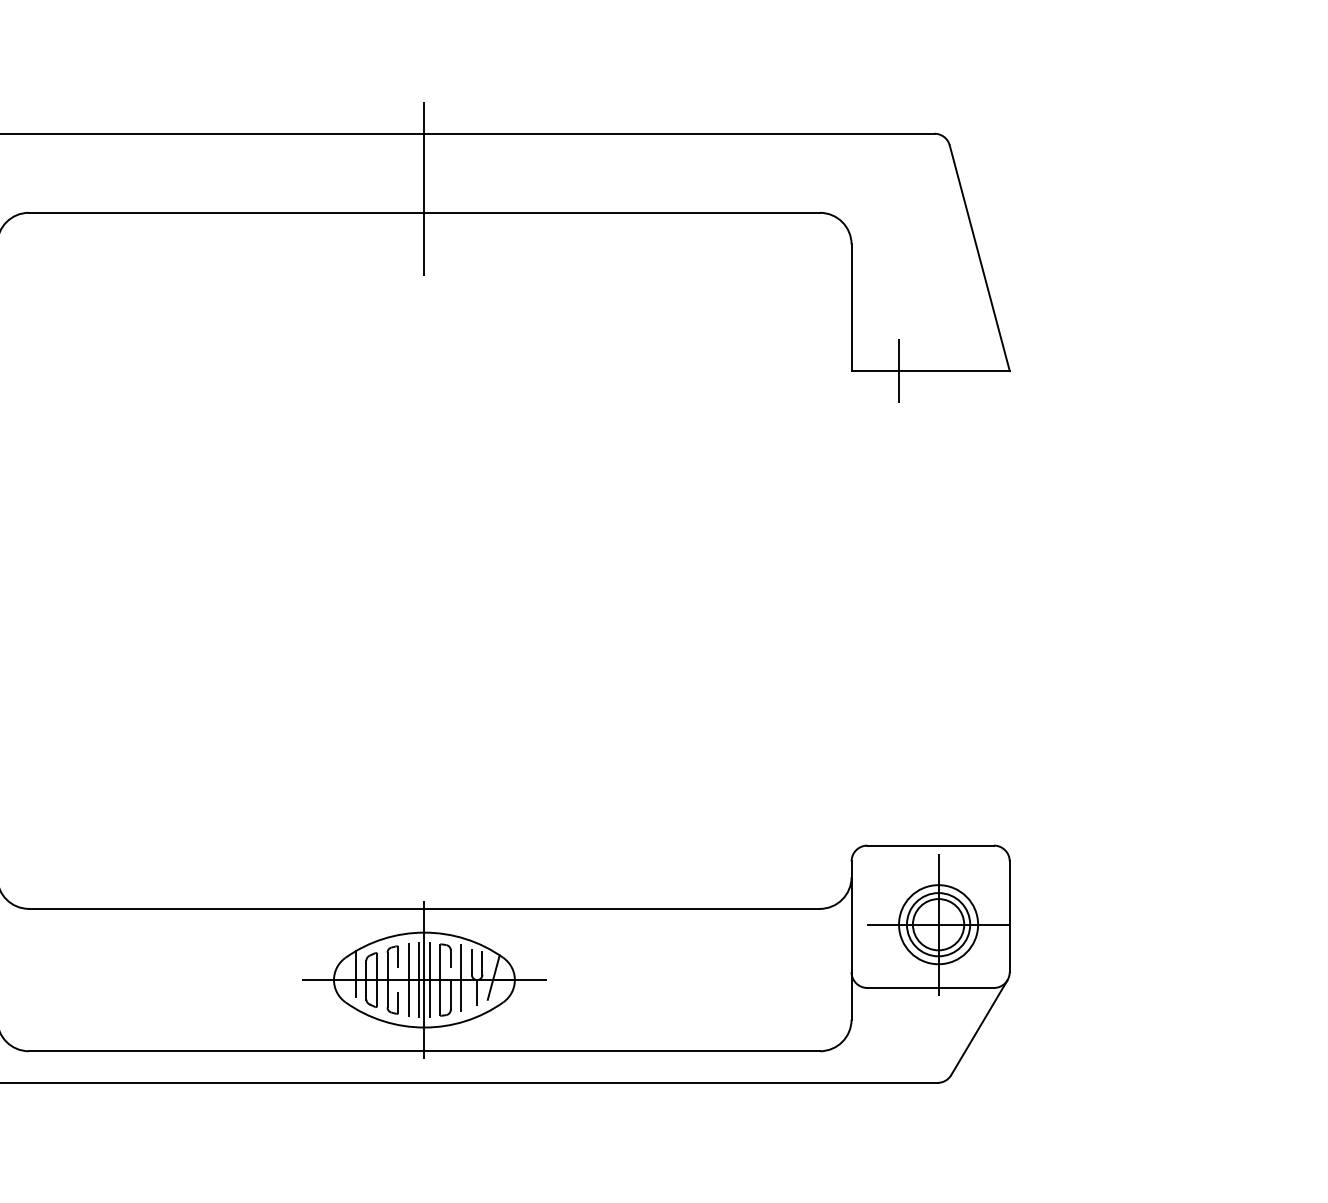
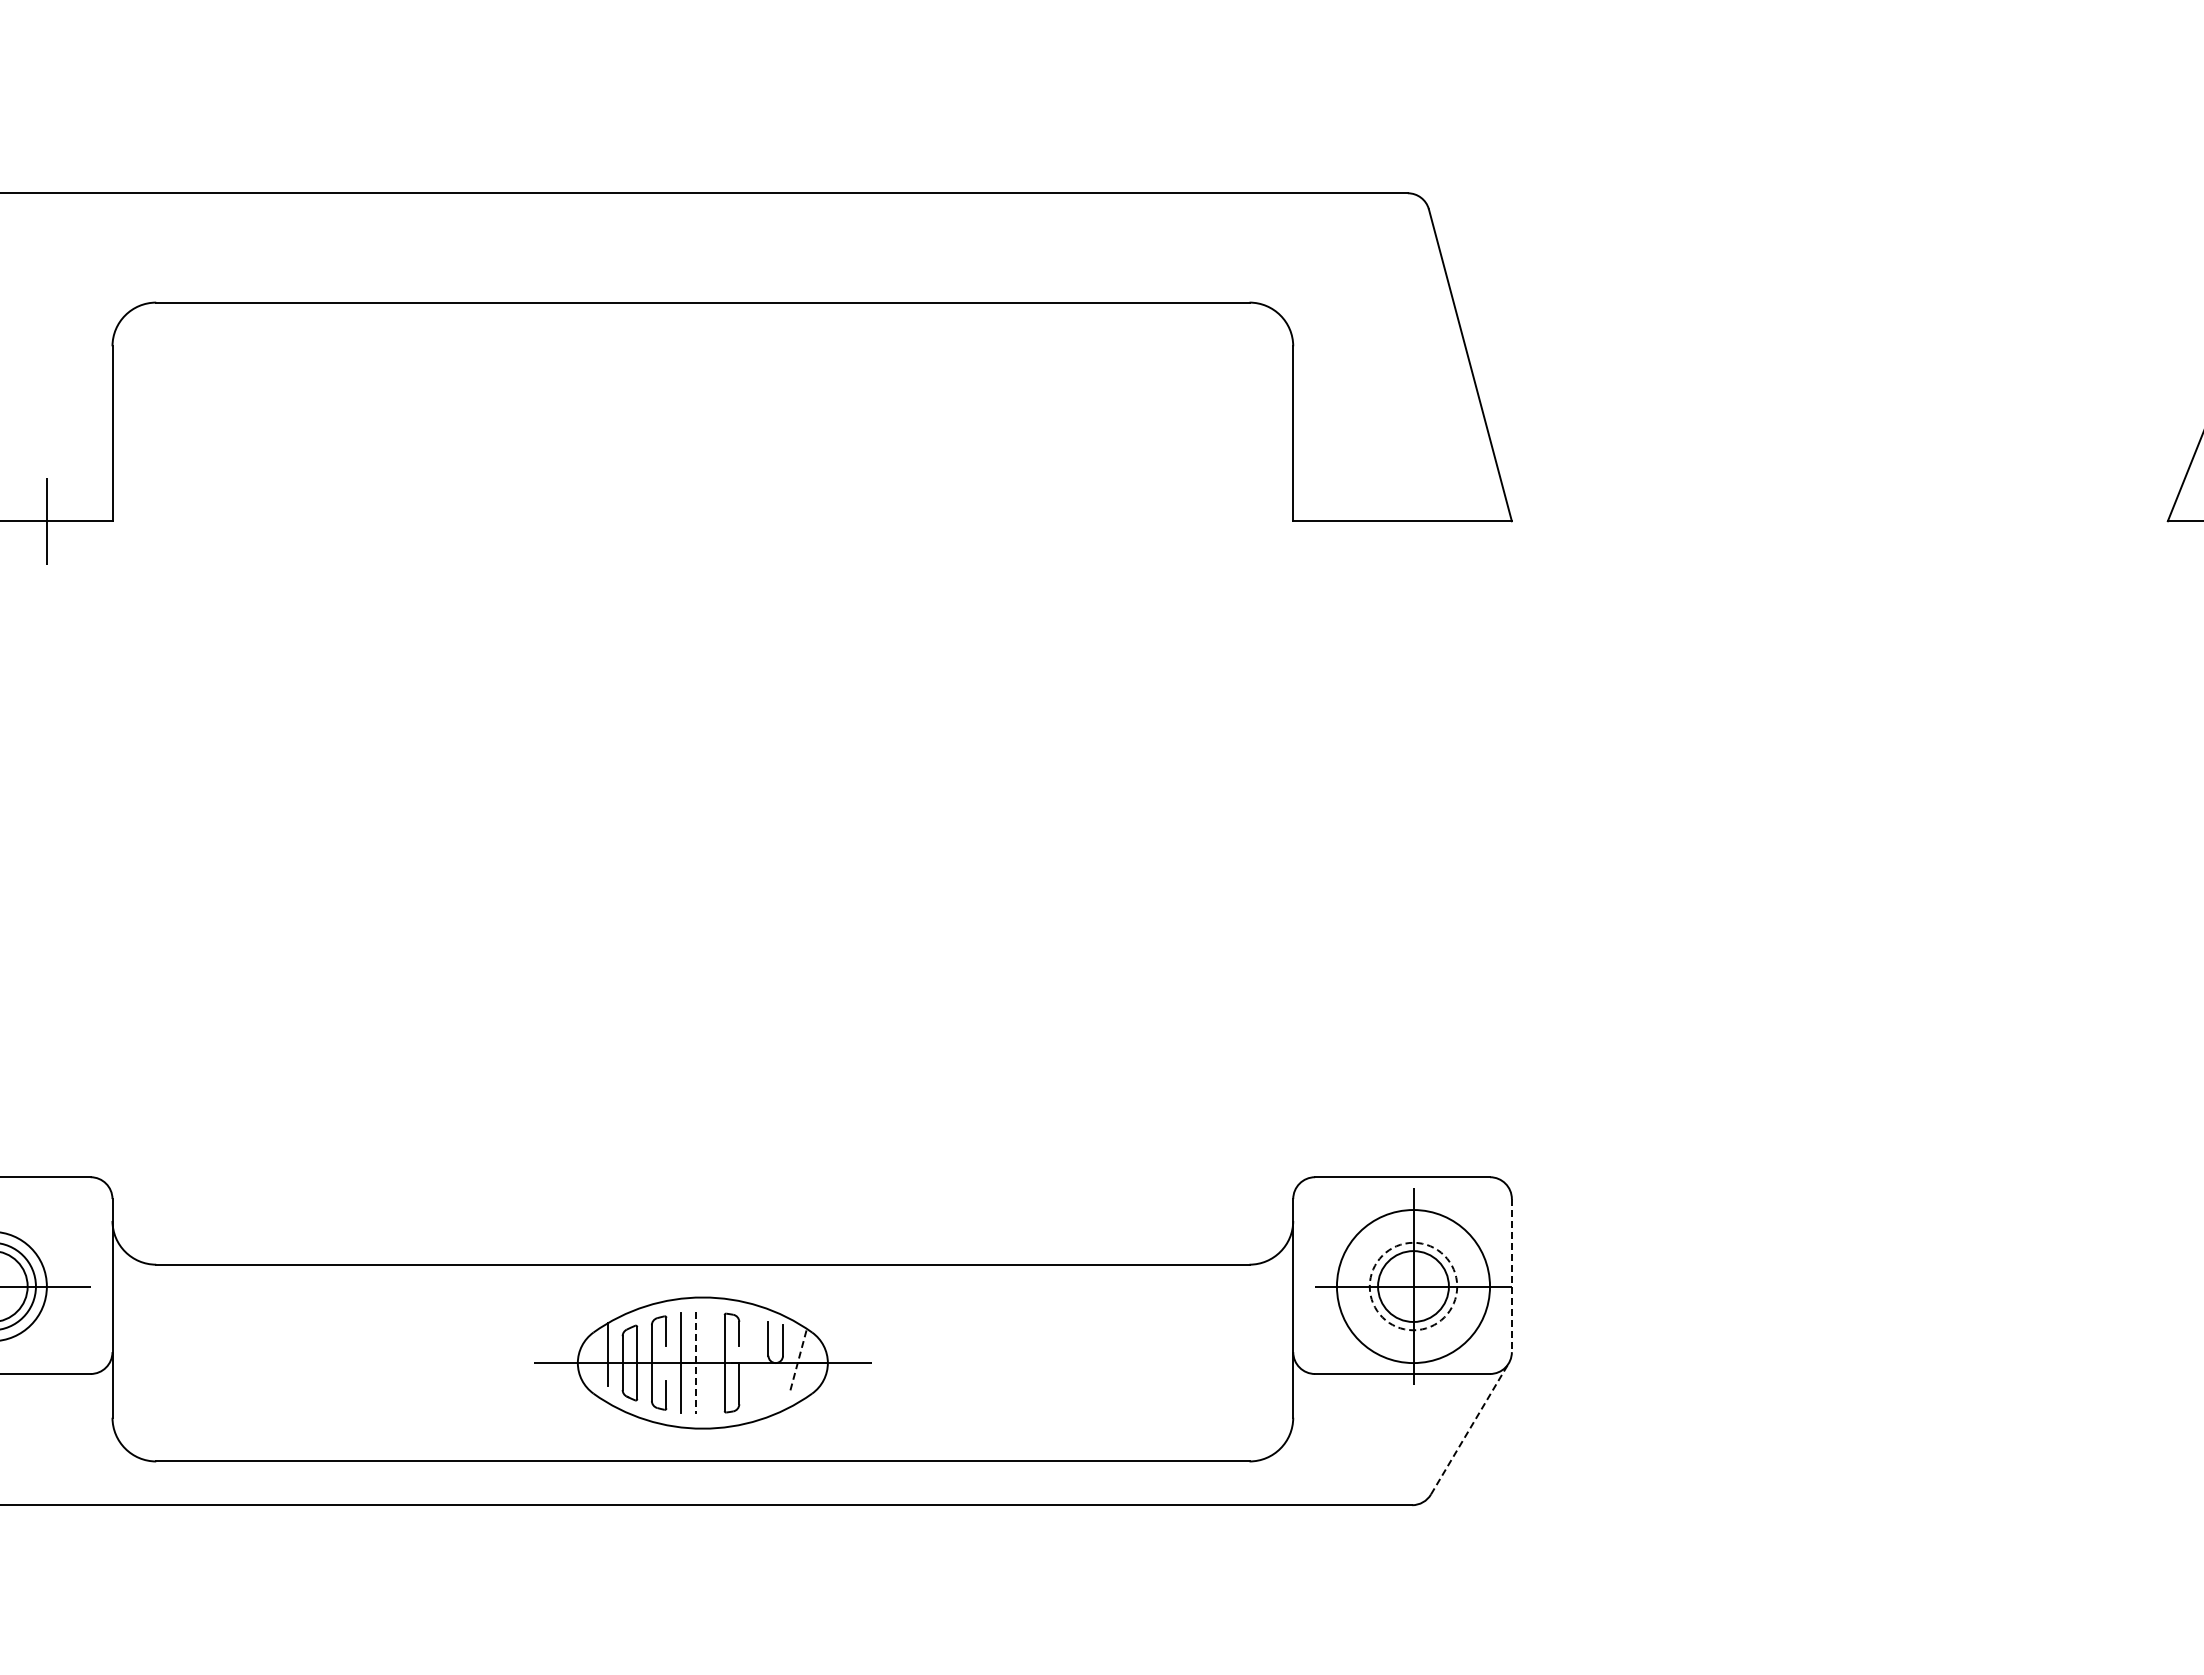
line: (424, 188) -> (702, 269), removed
line: (898, 370) -> (1358, 520), removed
line: (1009, 916) -> (1511, 1275), solid -> dashed
circle: (938, 924) -> (1413, 1286), size x1.4
circle: (938, 924) -> (1413, 1286), solid -> dashed
line: (493, 977) -> (798, 1359), solid -> dashed
line: (461, 978) -> (753, 1360), removed
line: (424, 979) -> (702, 1362), removed
line: (429, 979) -> (710, 1362), removed
line: (419, 980) -> (695, 1363), solid -> dashed
line: (476, 992) -> (775, 1380), removed
line: (979, 1027) -> (1470, 1428), solid -> dashed

